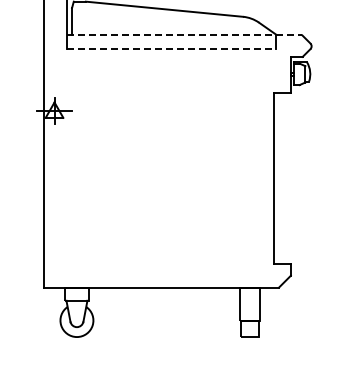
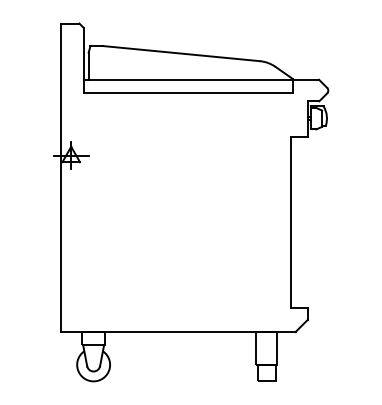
line: (184, 35) -> (201, 79), dashed -> solid
line: (171, 48) -> (188, 92), dashed -> solid

